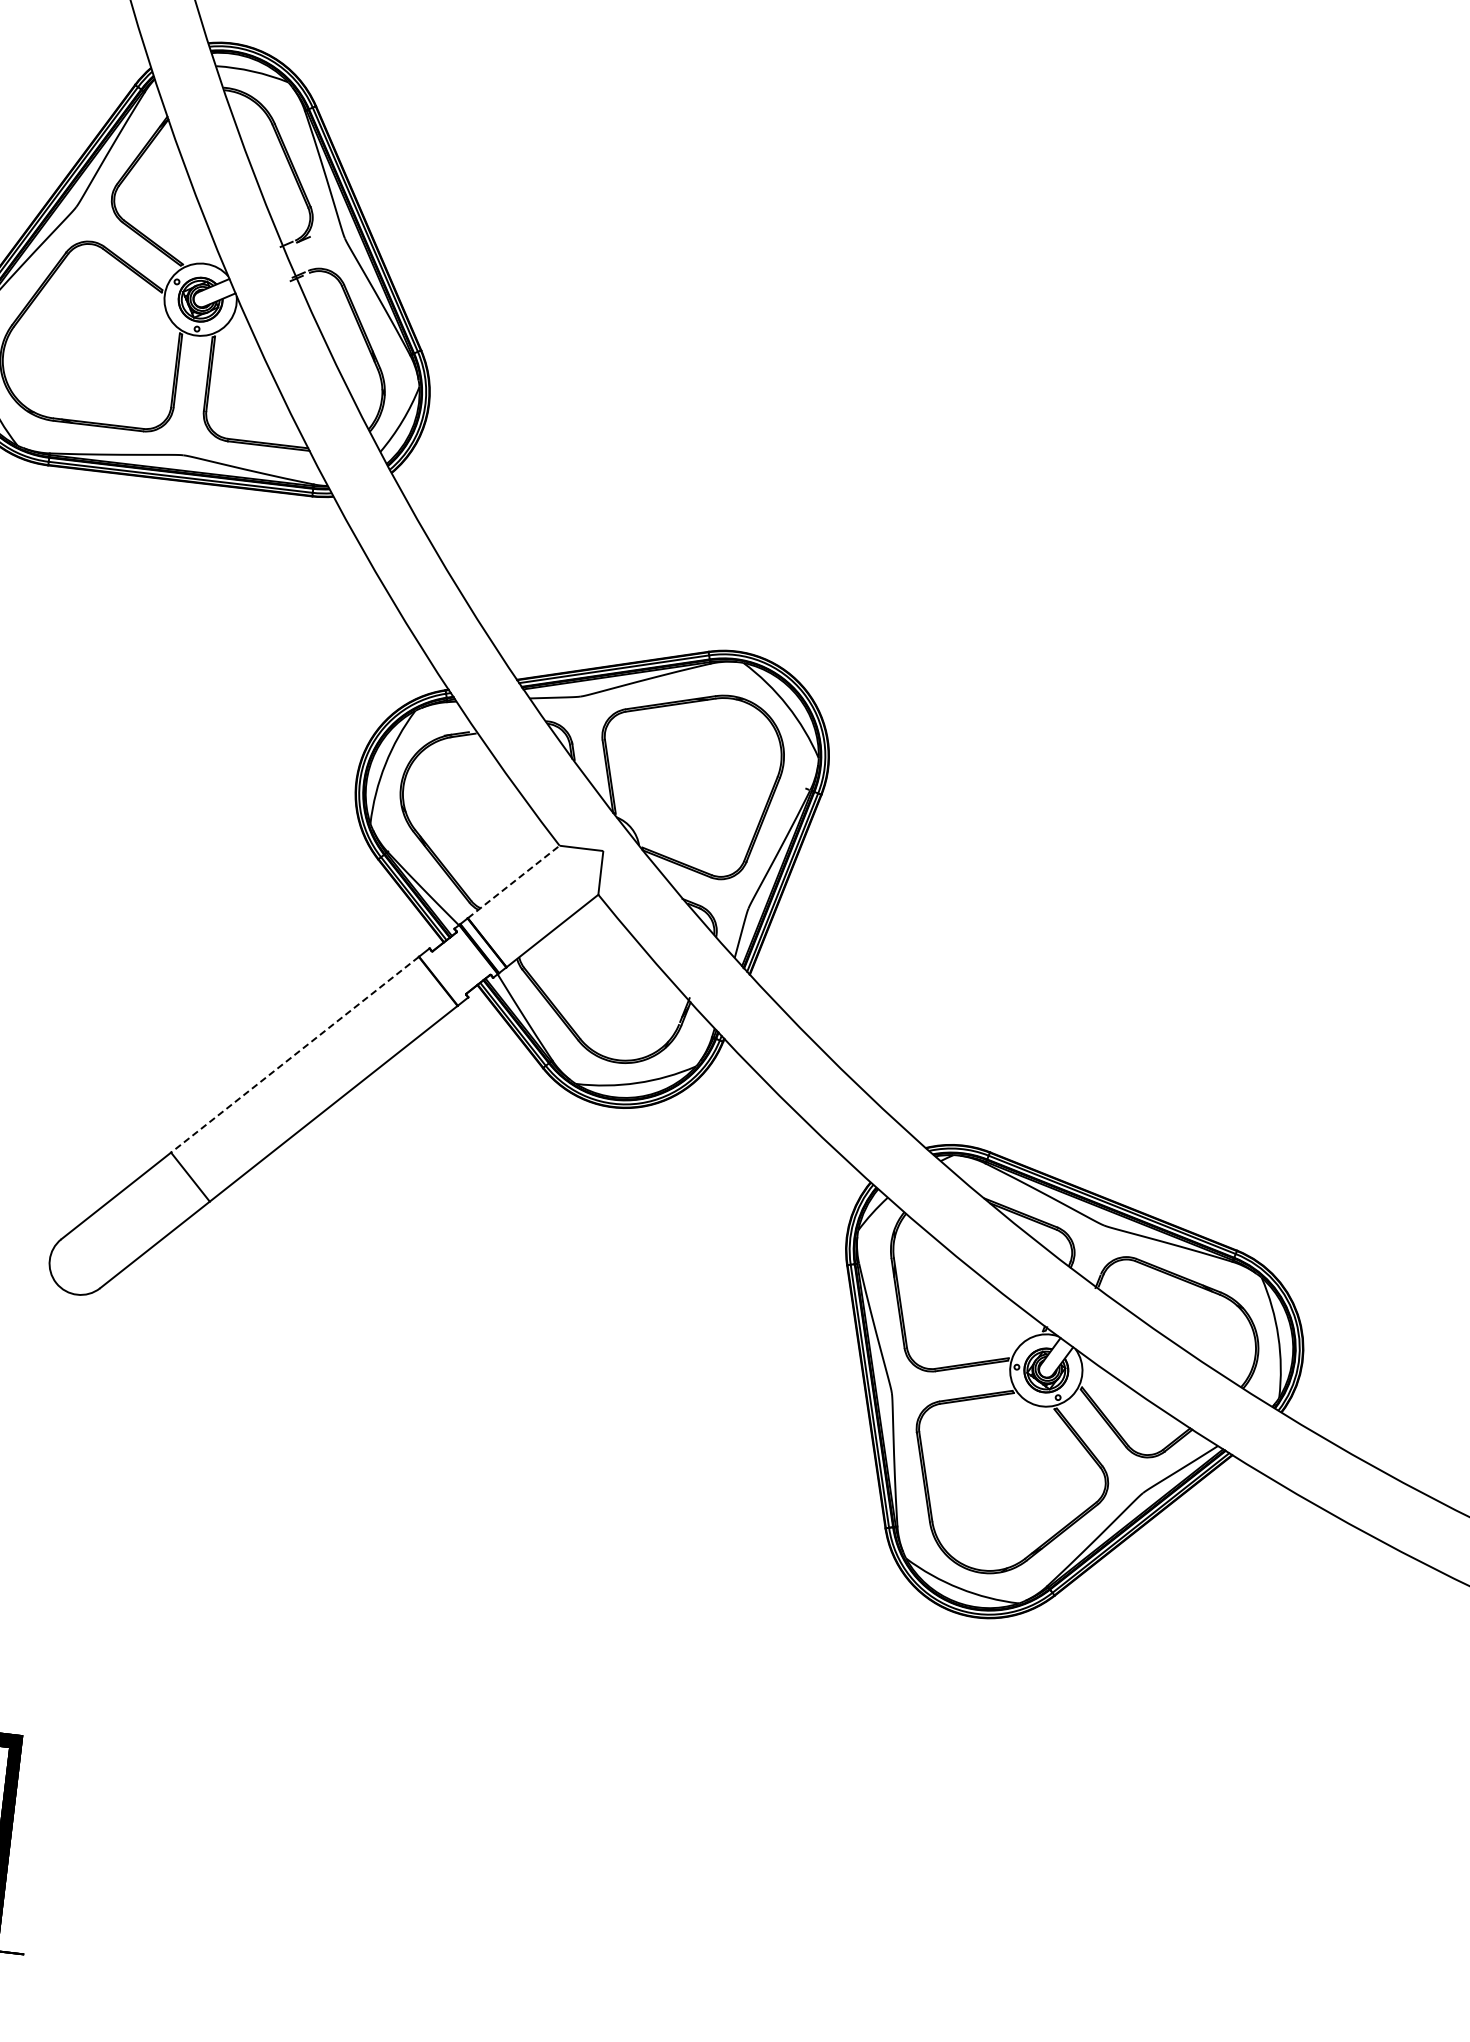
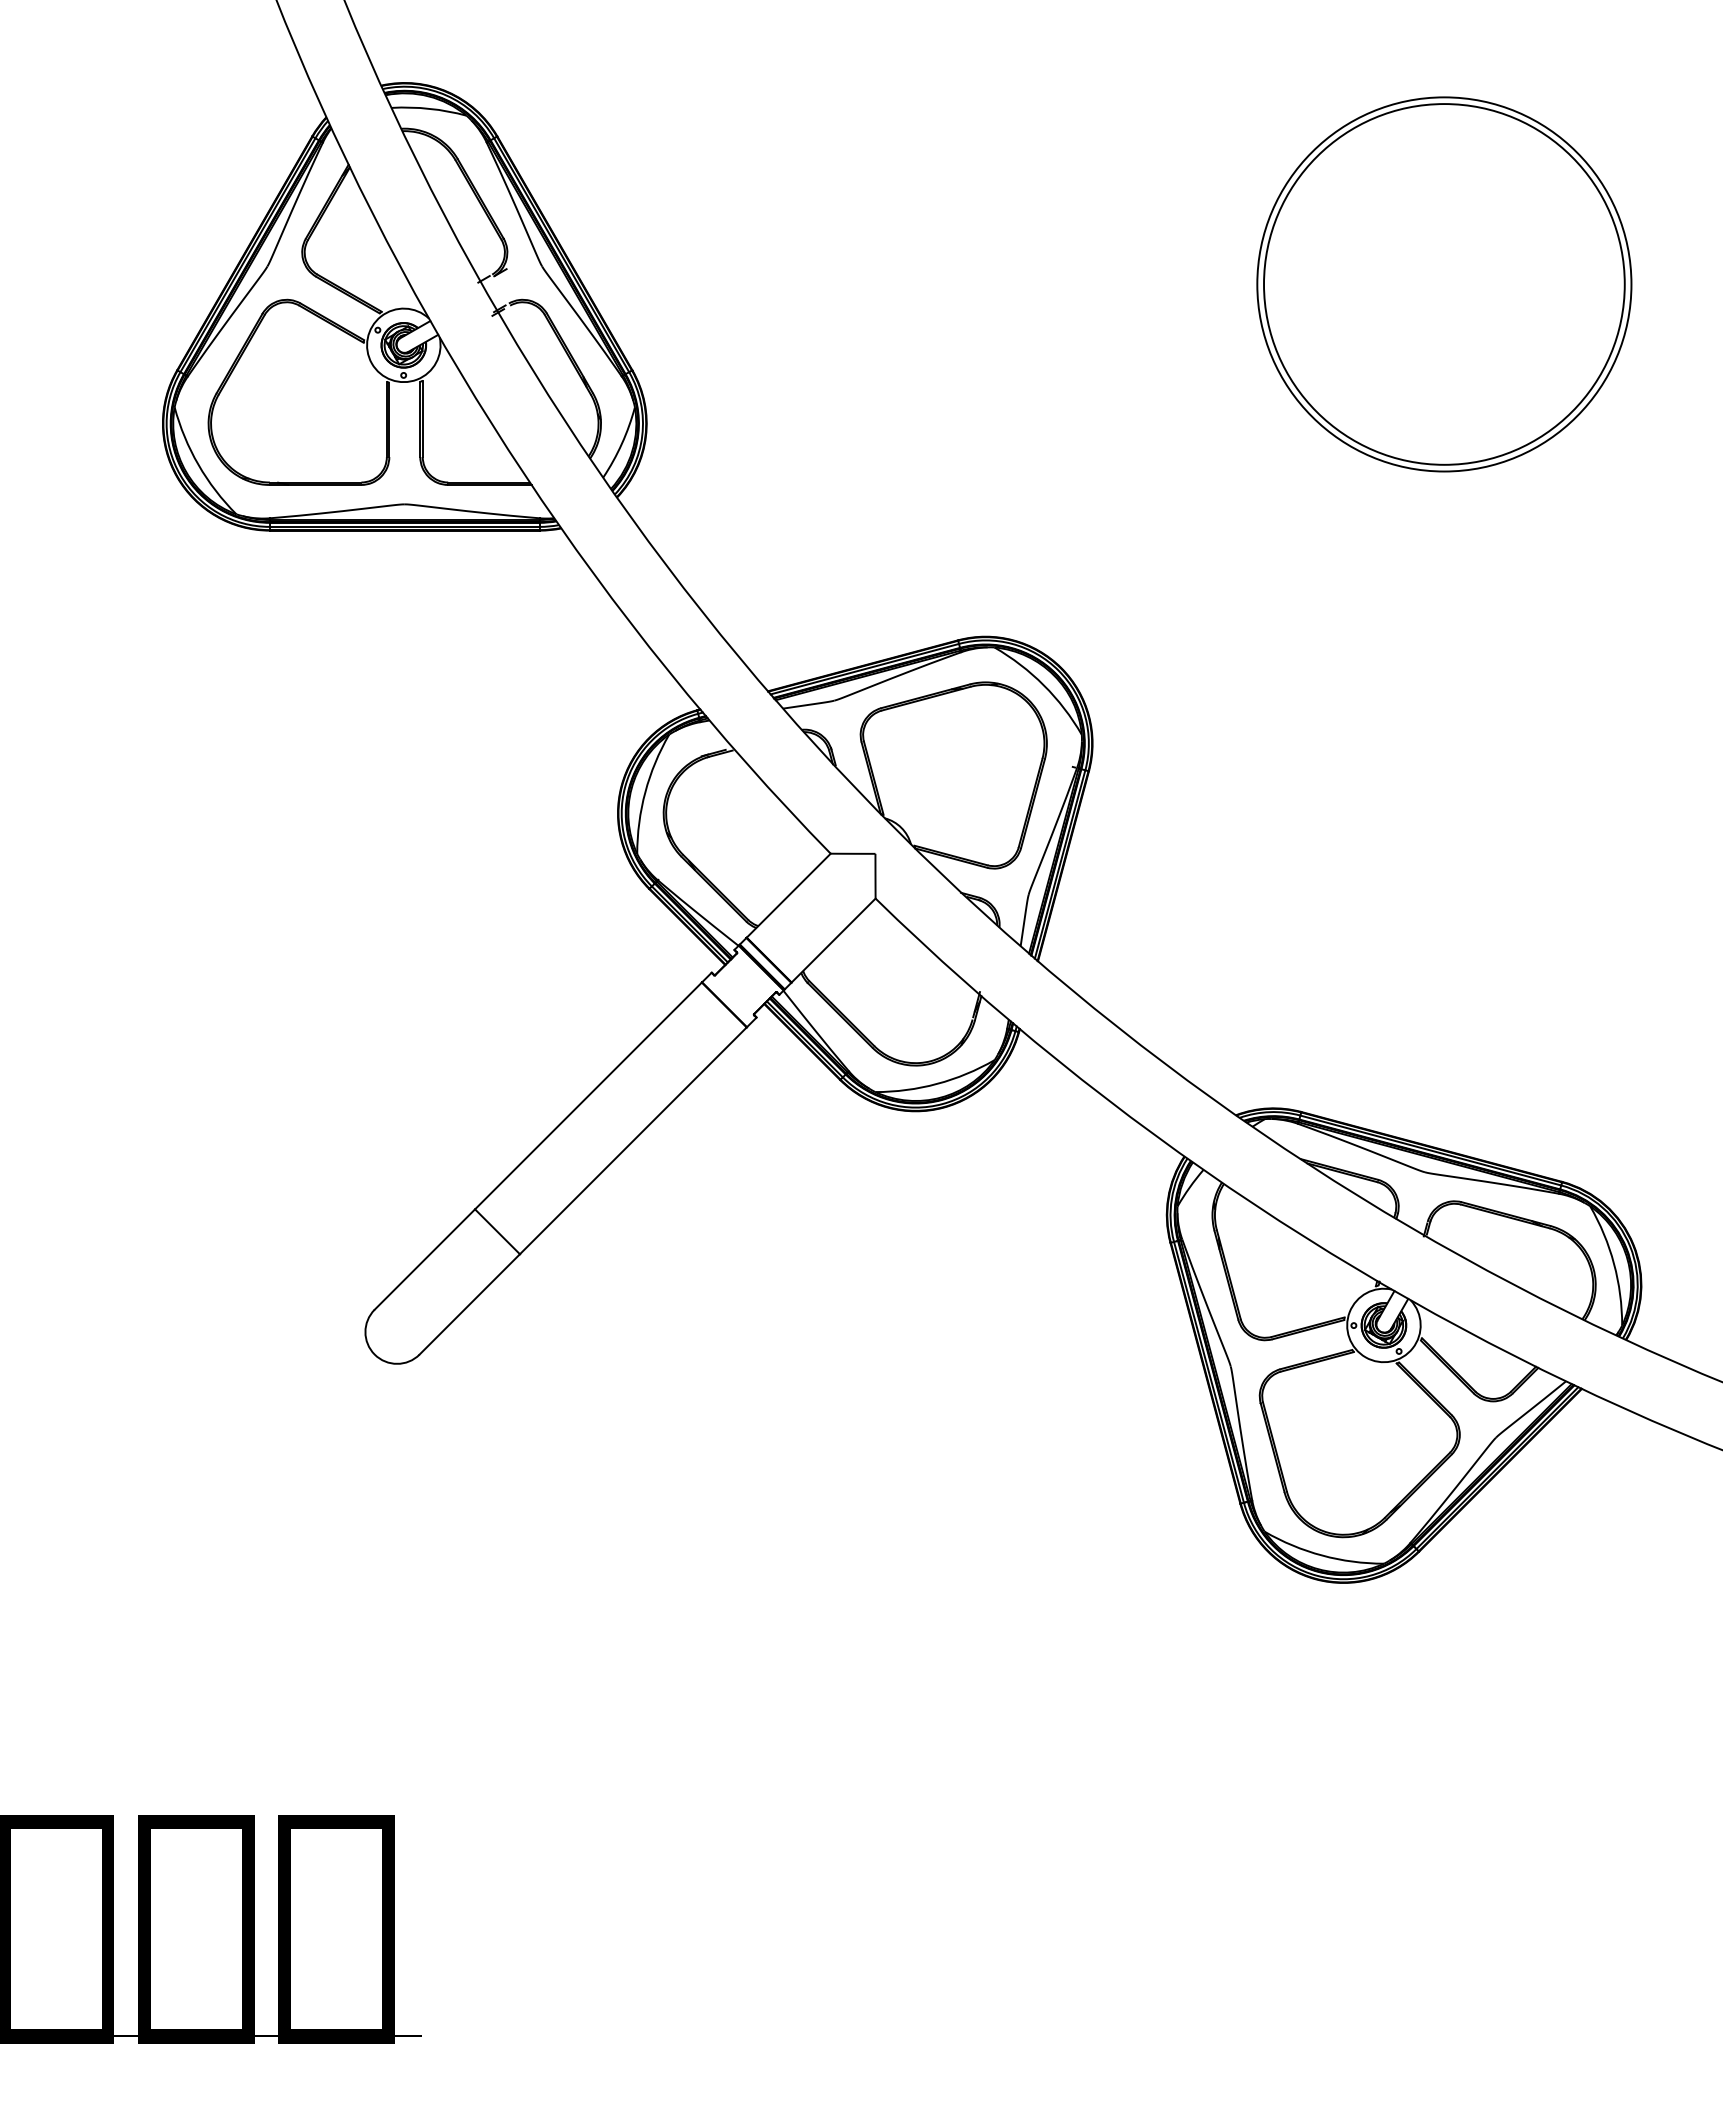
part: (1225, 359) -> (1444, 284), added
line: (514, 881) -> (789, 895), dashed -> solid
line: (294, 1055) -> (588, 1096), dashed -> solid

